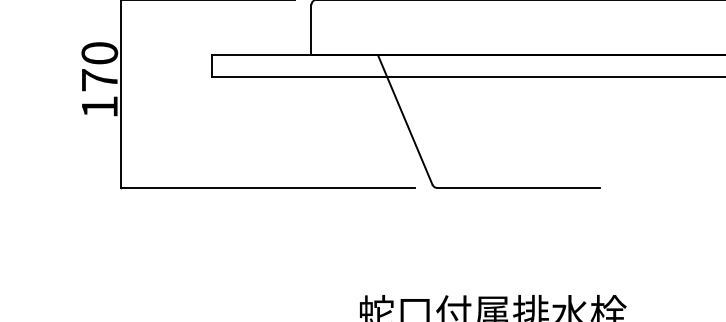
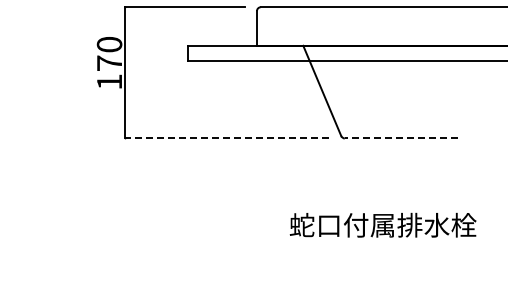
line: (267, 188) -> (226, 138), solid -> dashed
line: (517, 188) -> (400, 138), solid -> dashed

